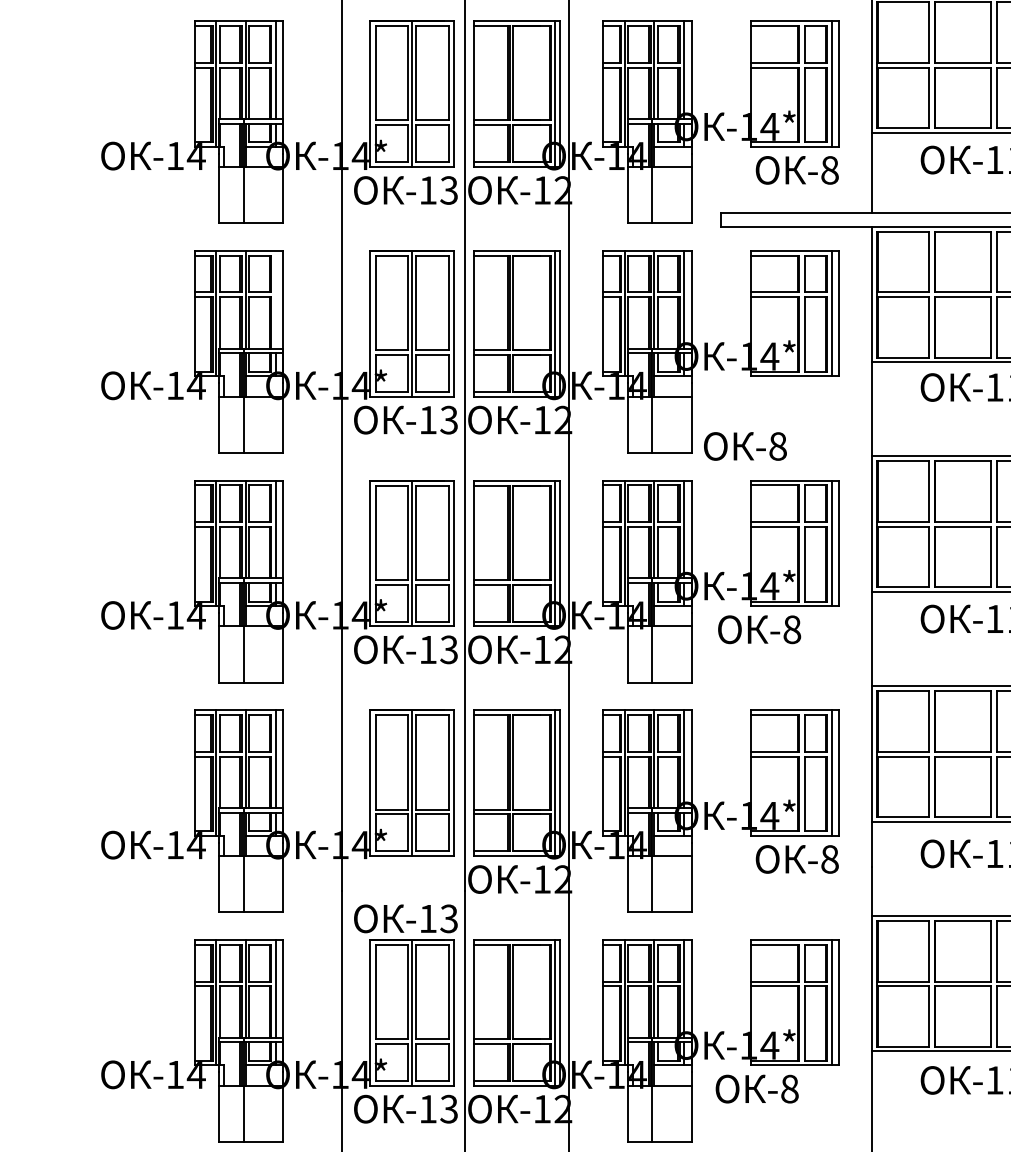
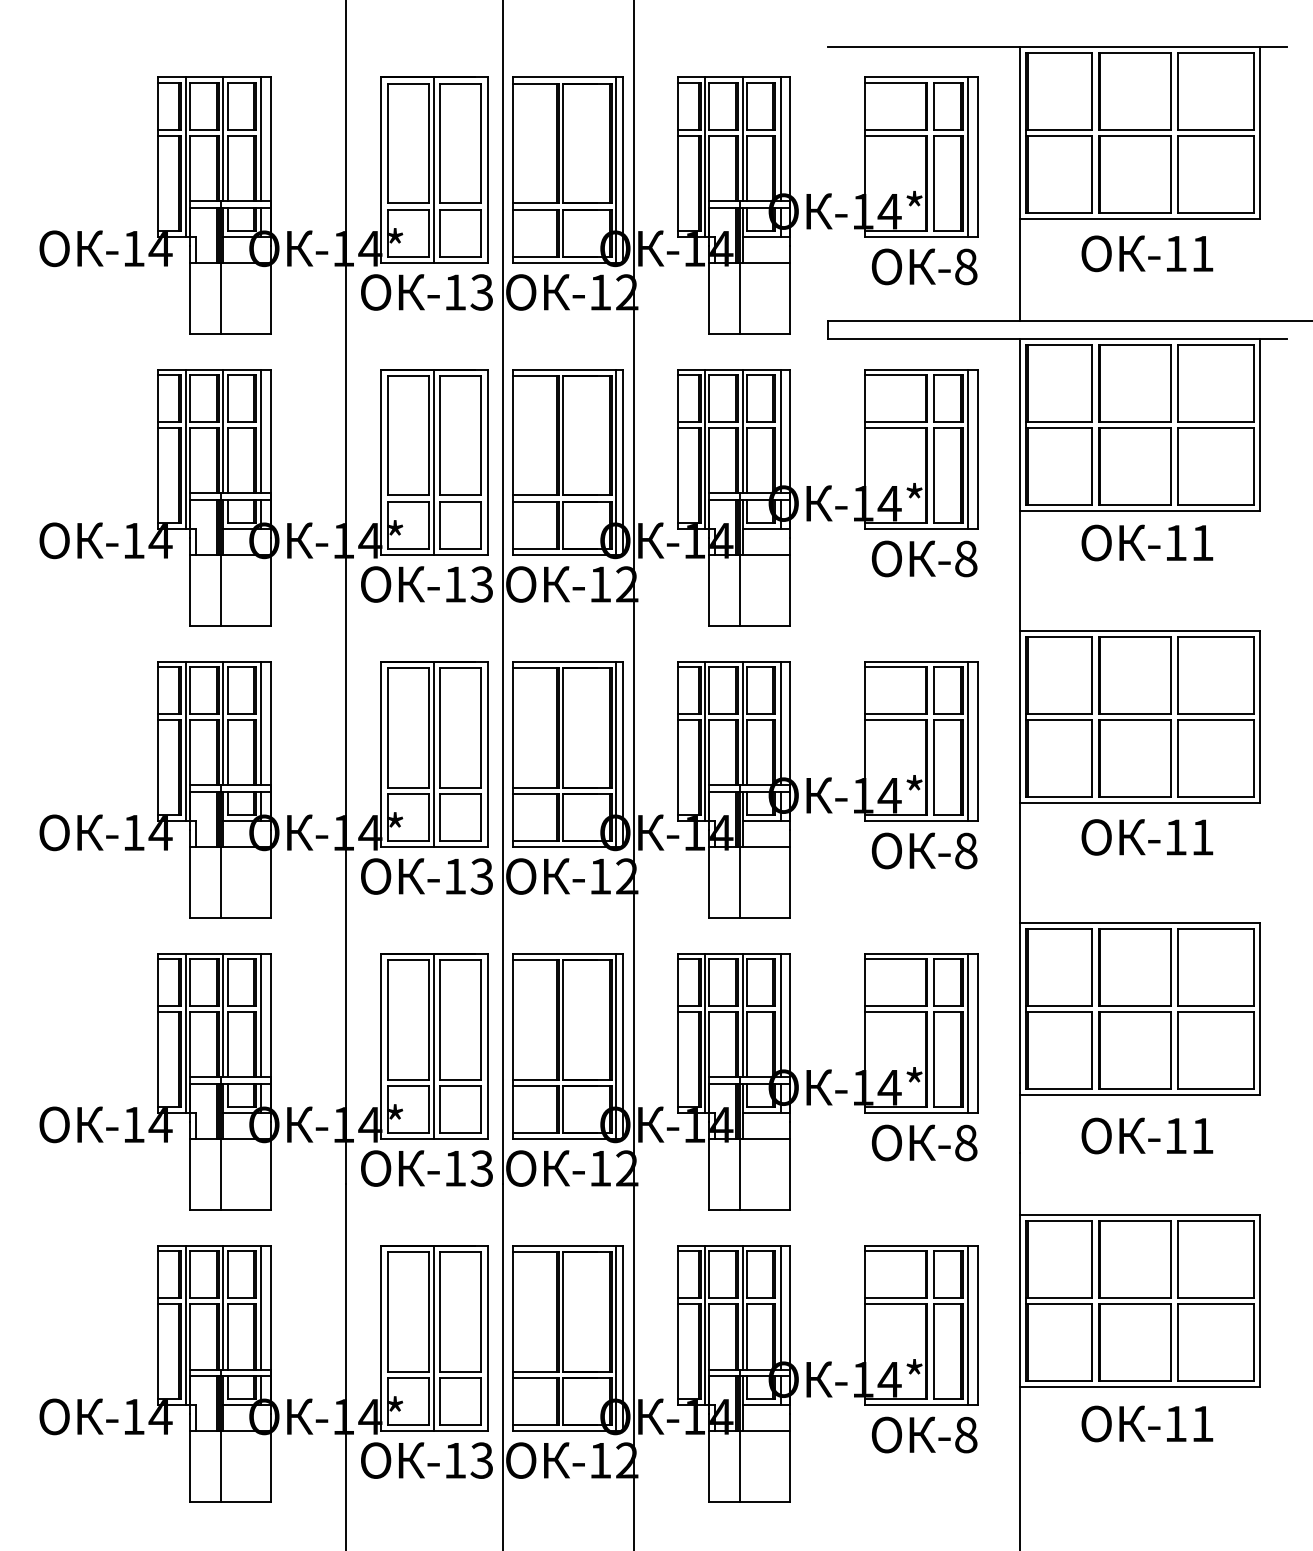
line: (275, 299) -> (261, 431), added
text: (745, 446) -> (924, 558), moved
text: (759, 629) -> (924, 850), moved
text: (405, 918) -> (426, 1168), moved
text: (757, 1088) -> (924, 1434), moved

